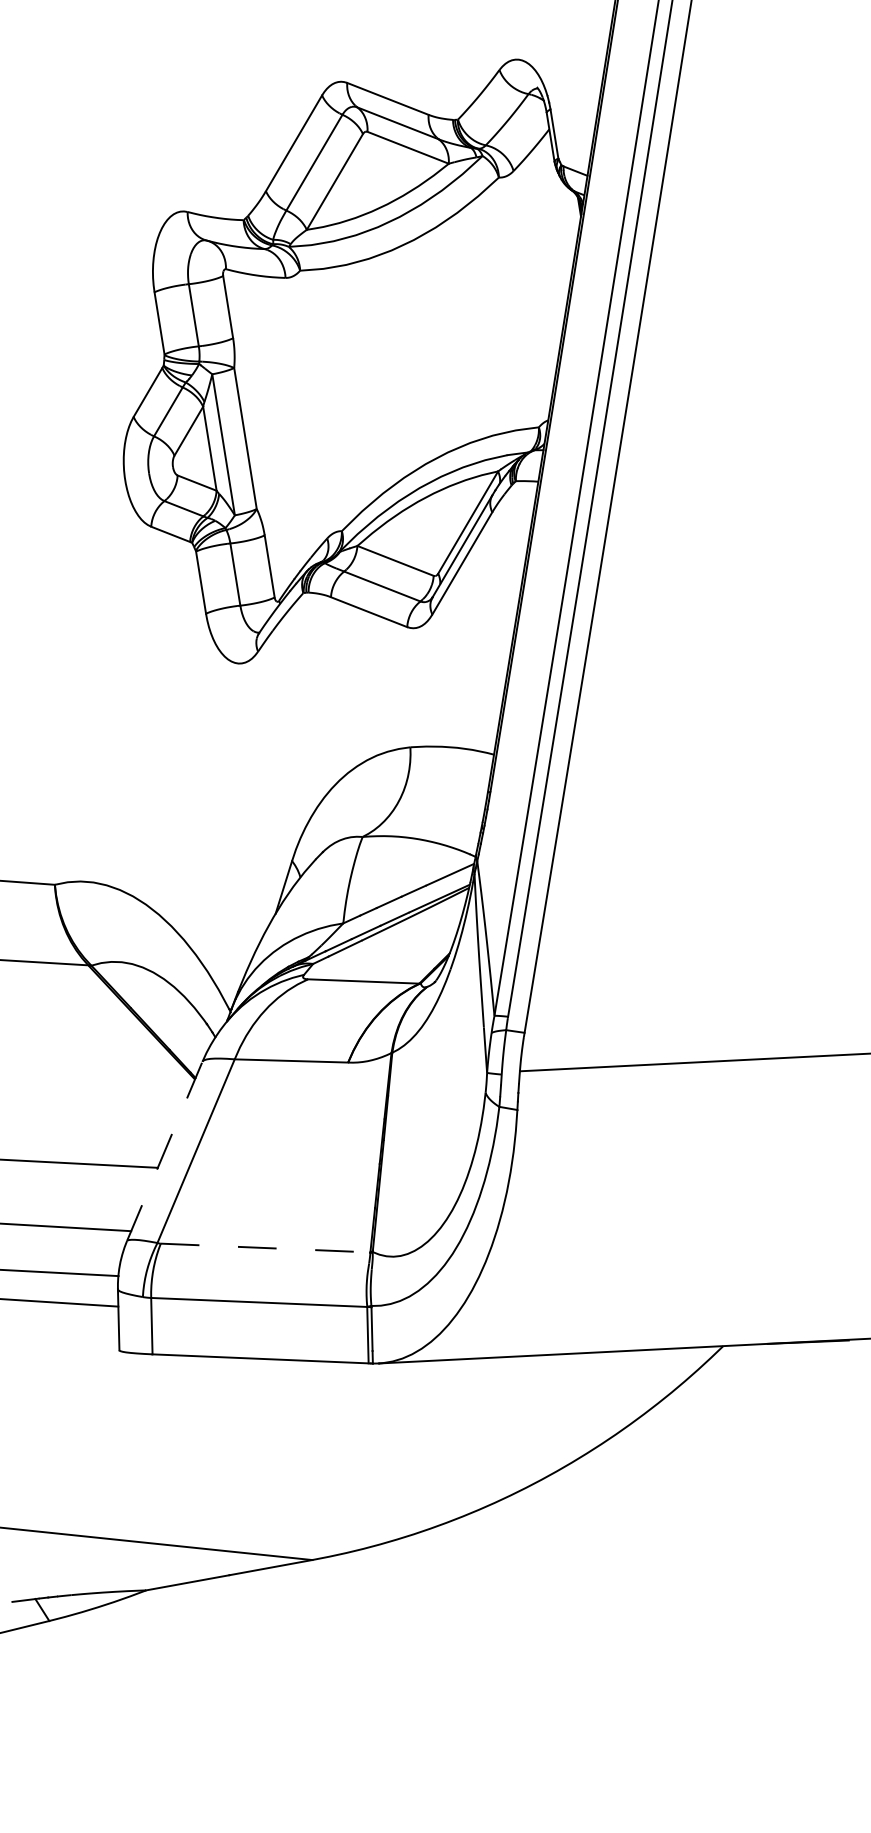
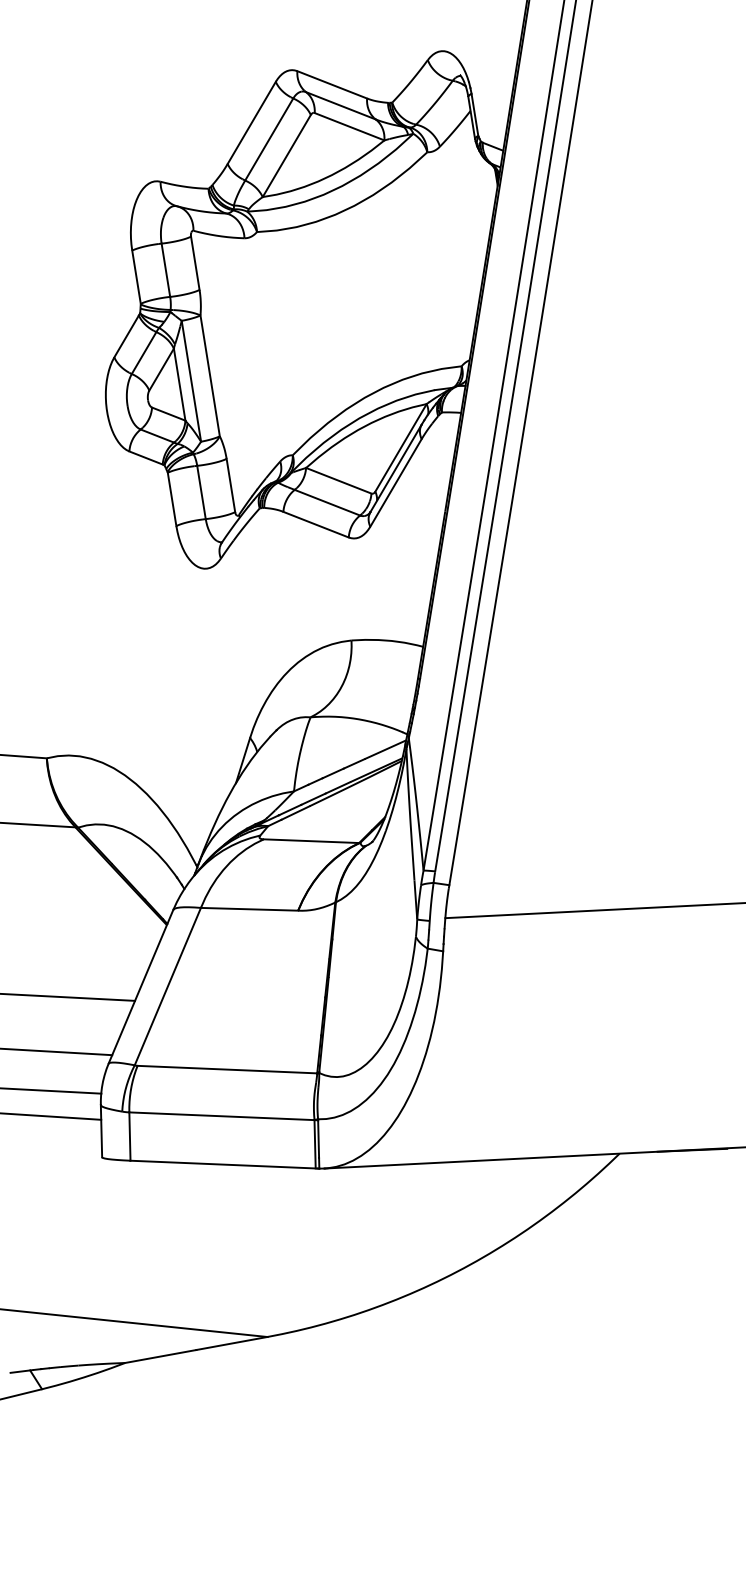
line: (165, 1151) -> (141, 986), dashed -> solid
line: (265, 1247) -> (227, 1069), dashed -> solid

